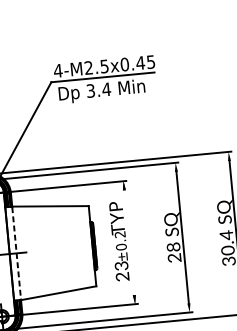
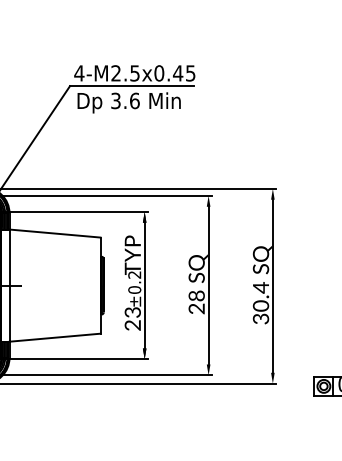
text: (106, 89) -> (134, 100), 3.4 -> 3.6
line: (129, 242) -> (144, 285), added
line: (16, 254) -> (9, 286), dashed -> solid

